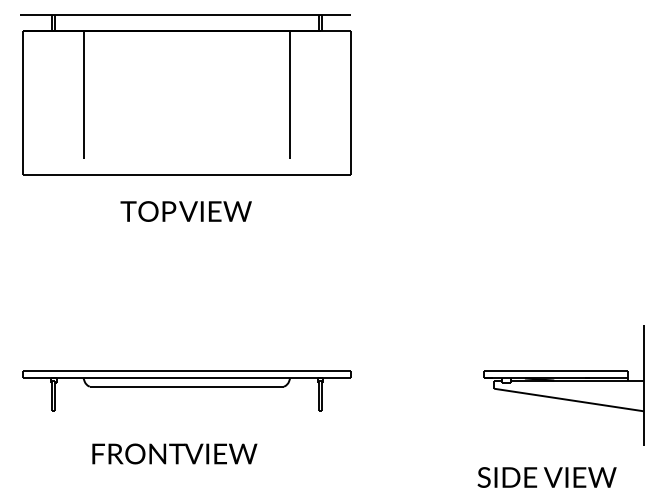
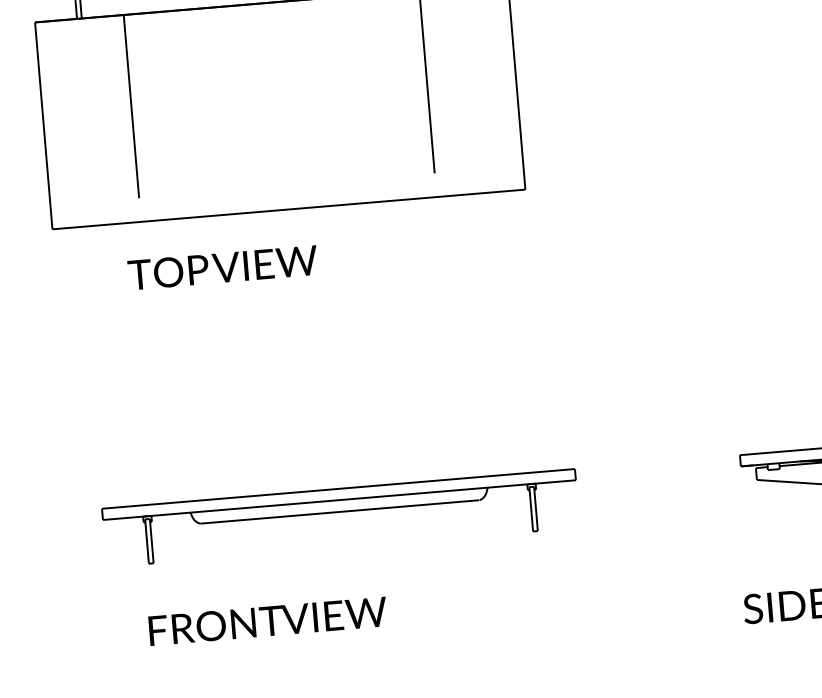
text: (185, 211) -> (221, 267), moved
part: (186, 390) -> (340, 517), moved
text: (174, 453) -> (267, 620), moved

